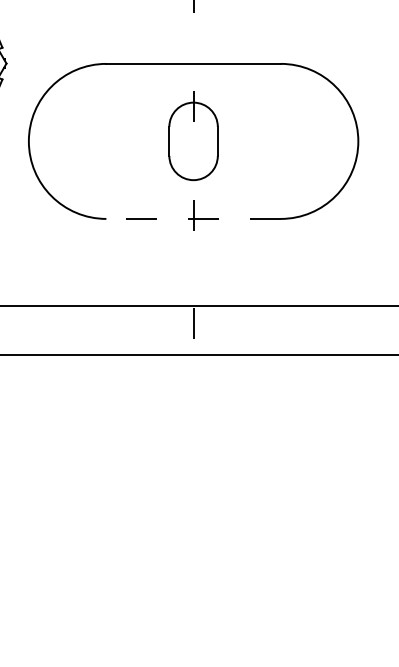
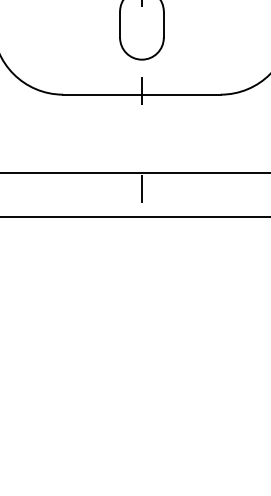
line: (193, 218) -> (141, 94), dashed -> solid

